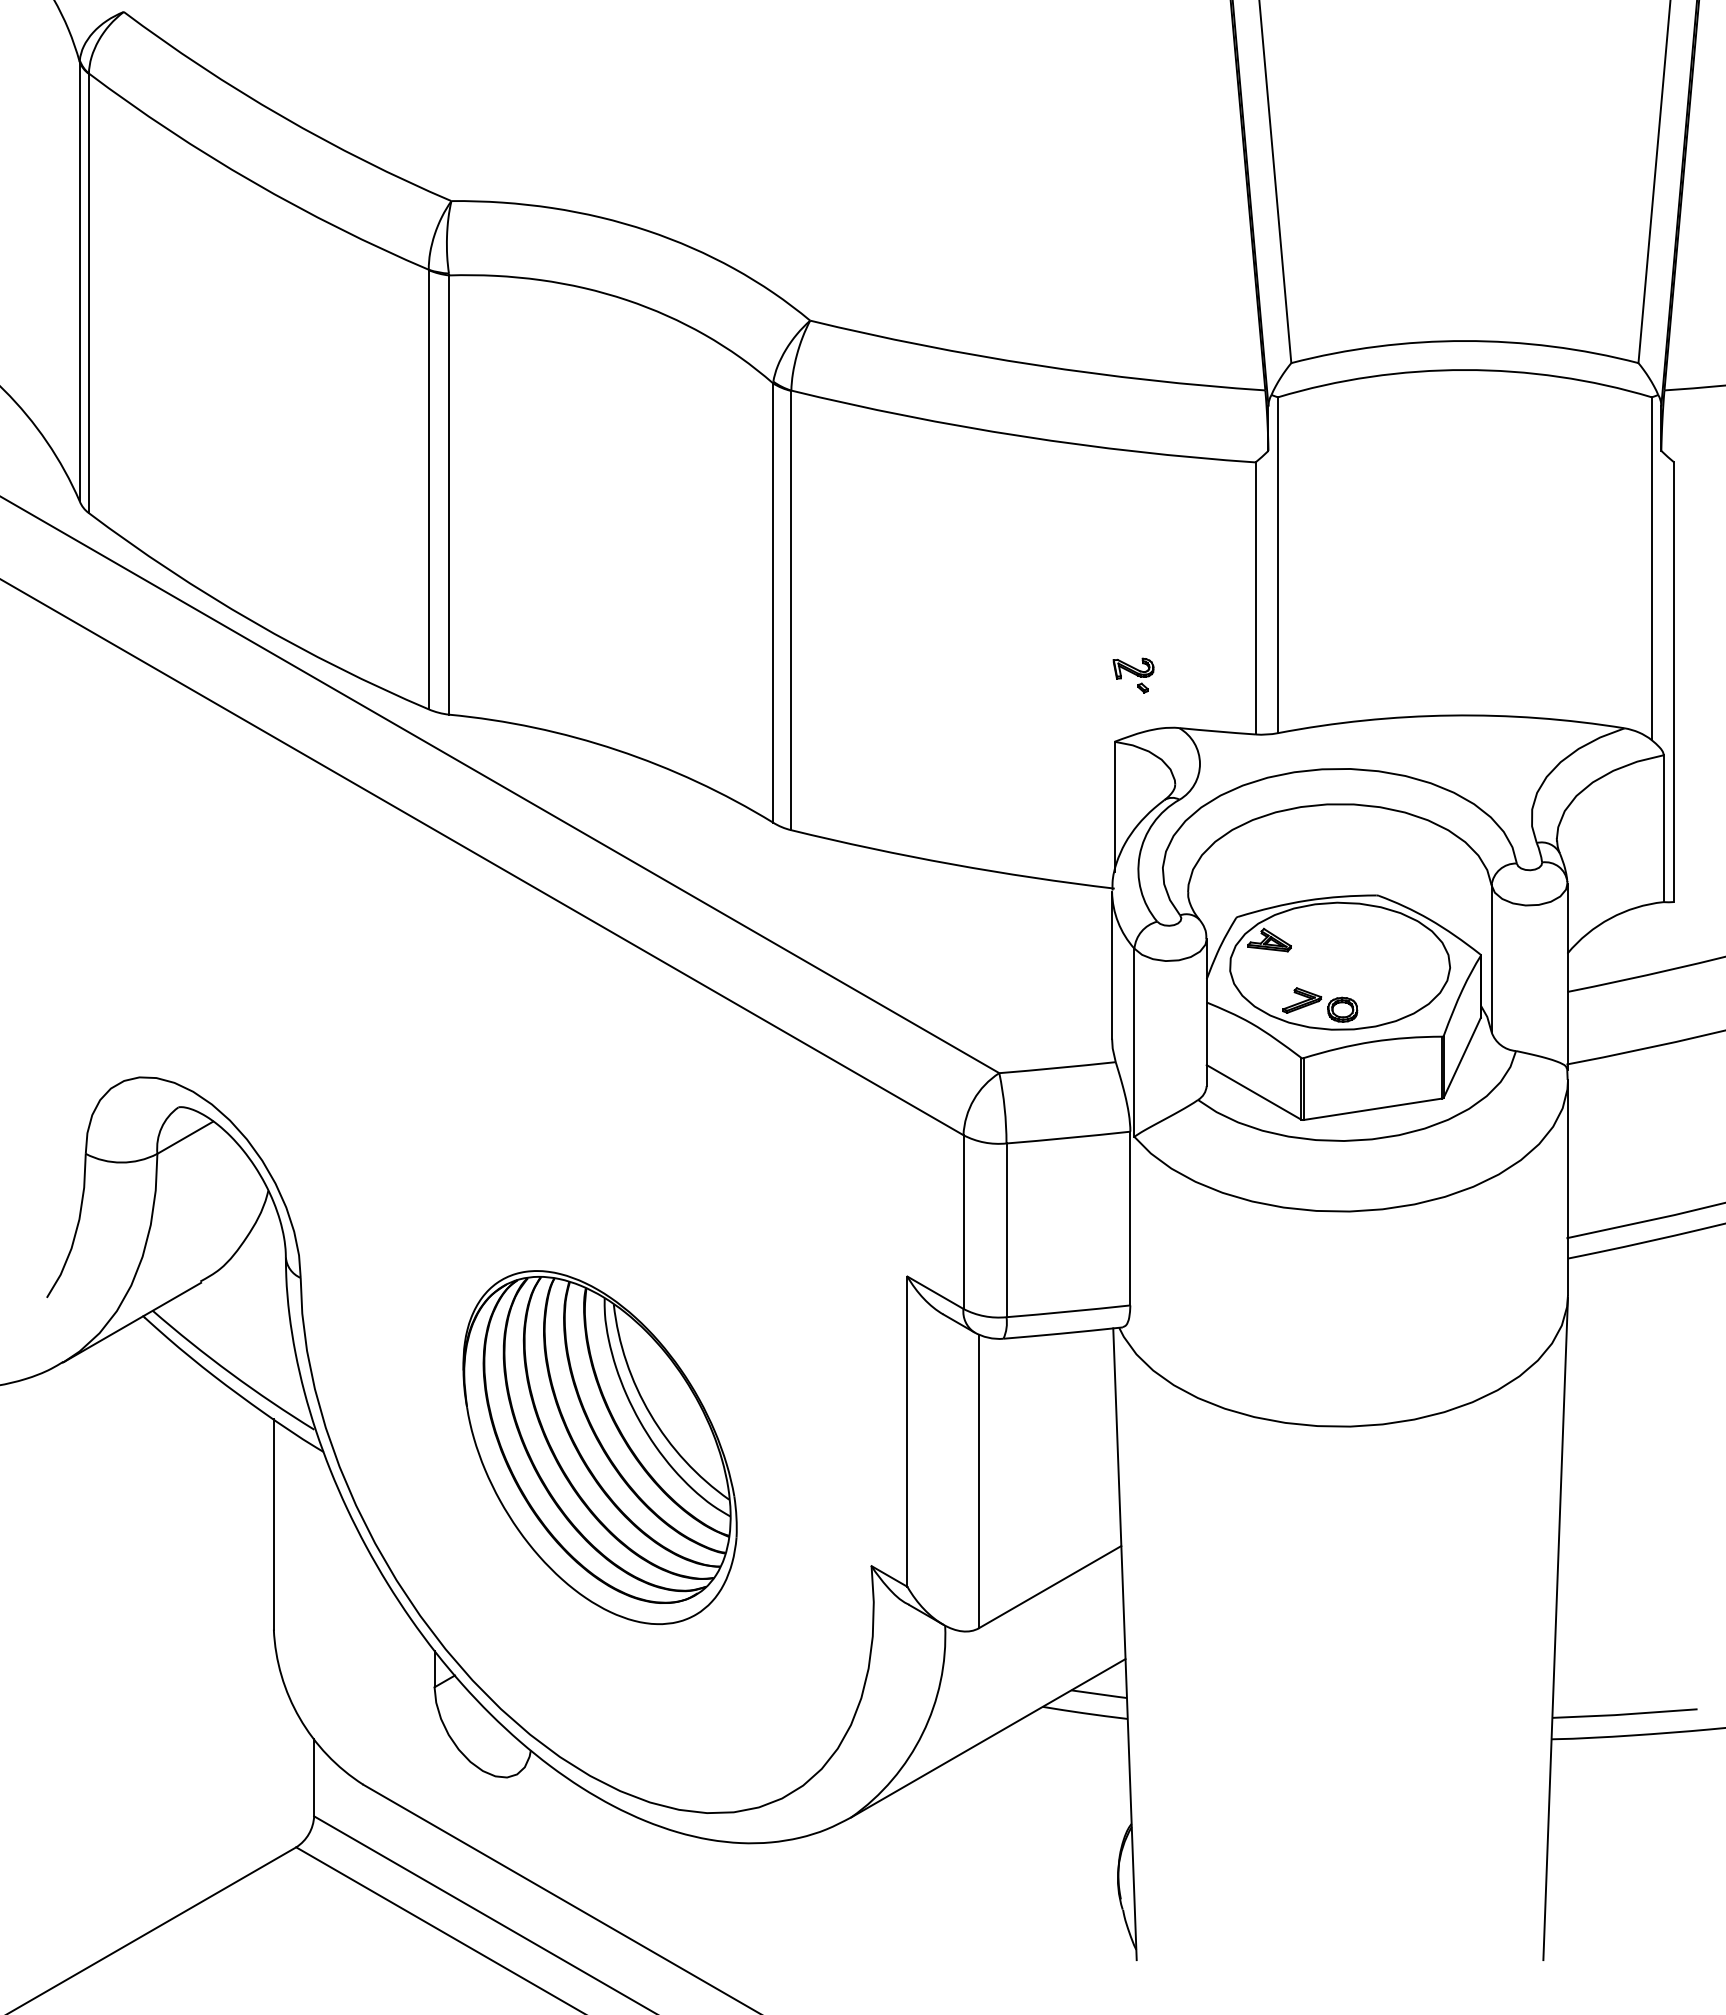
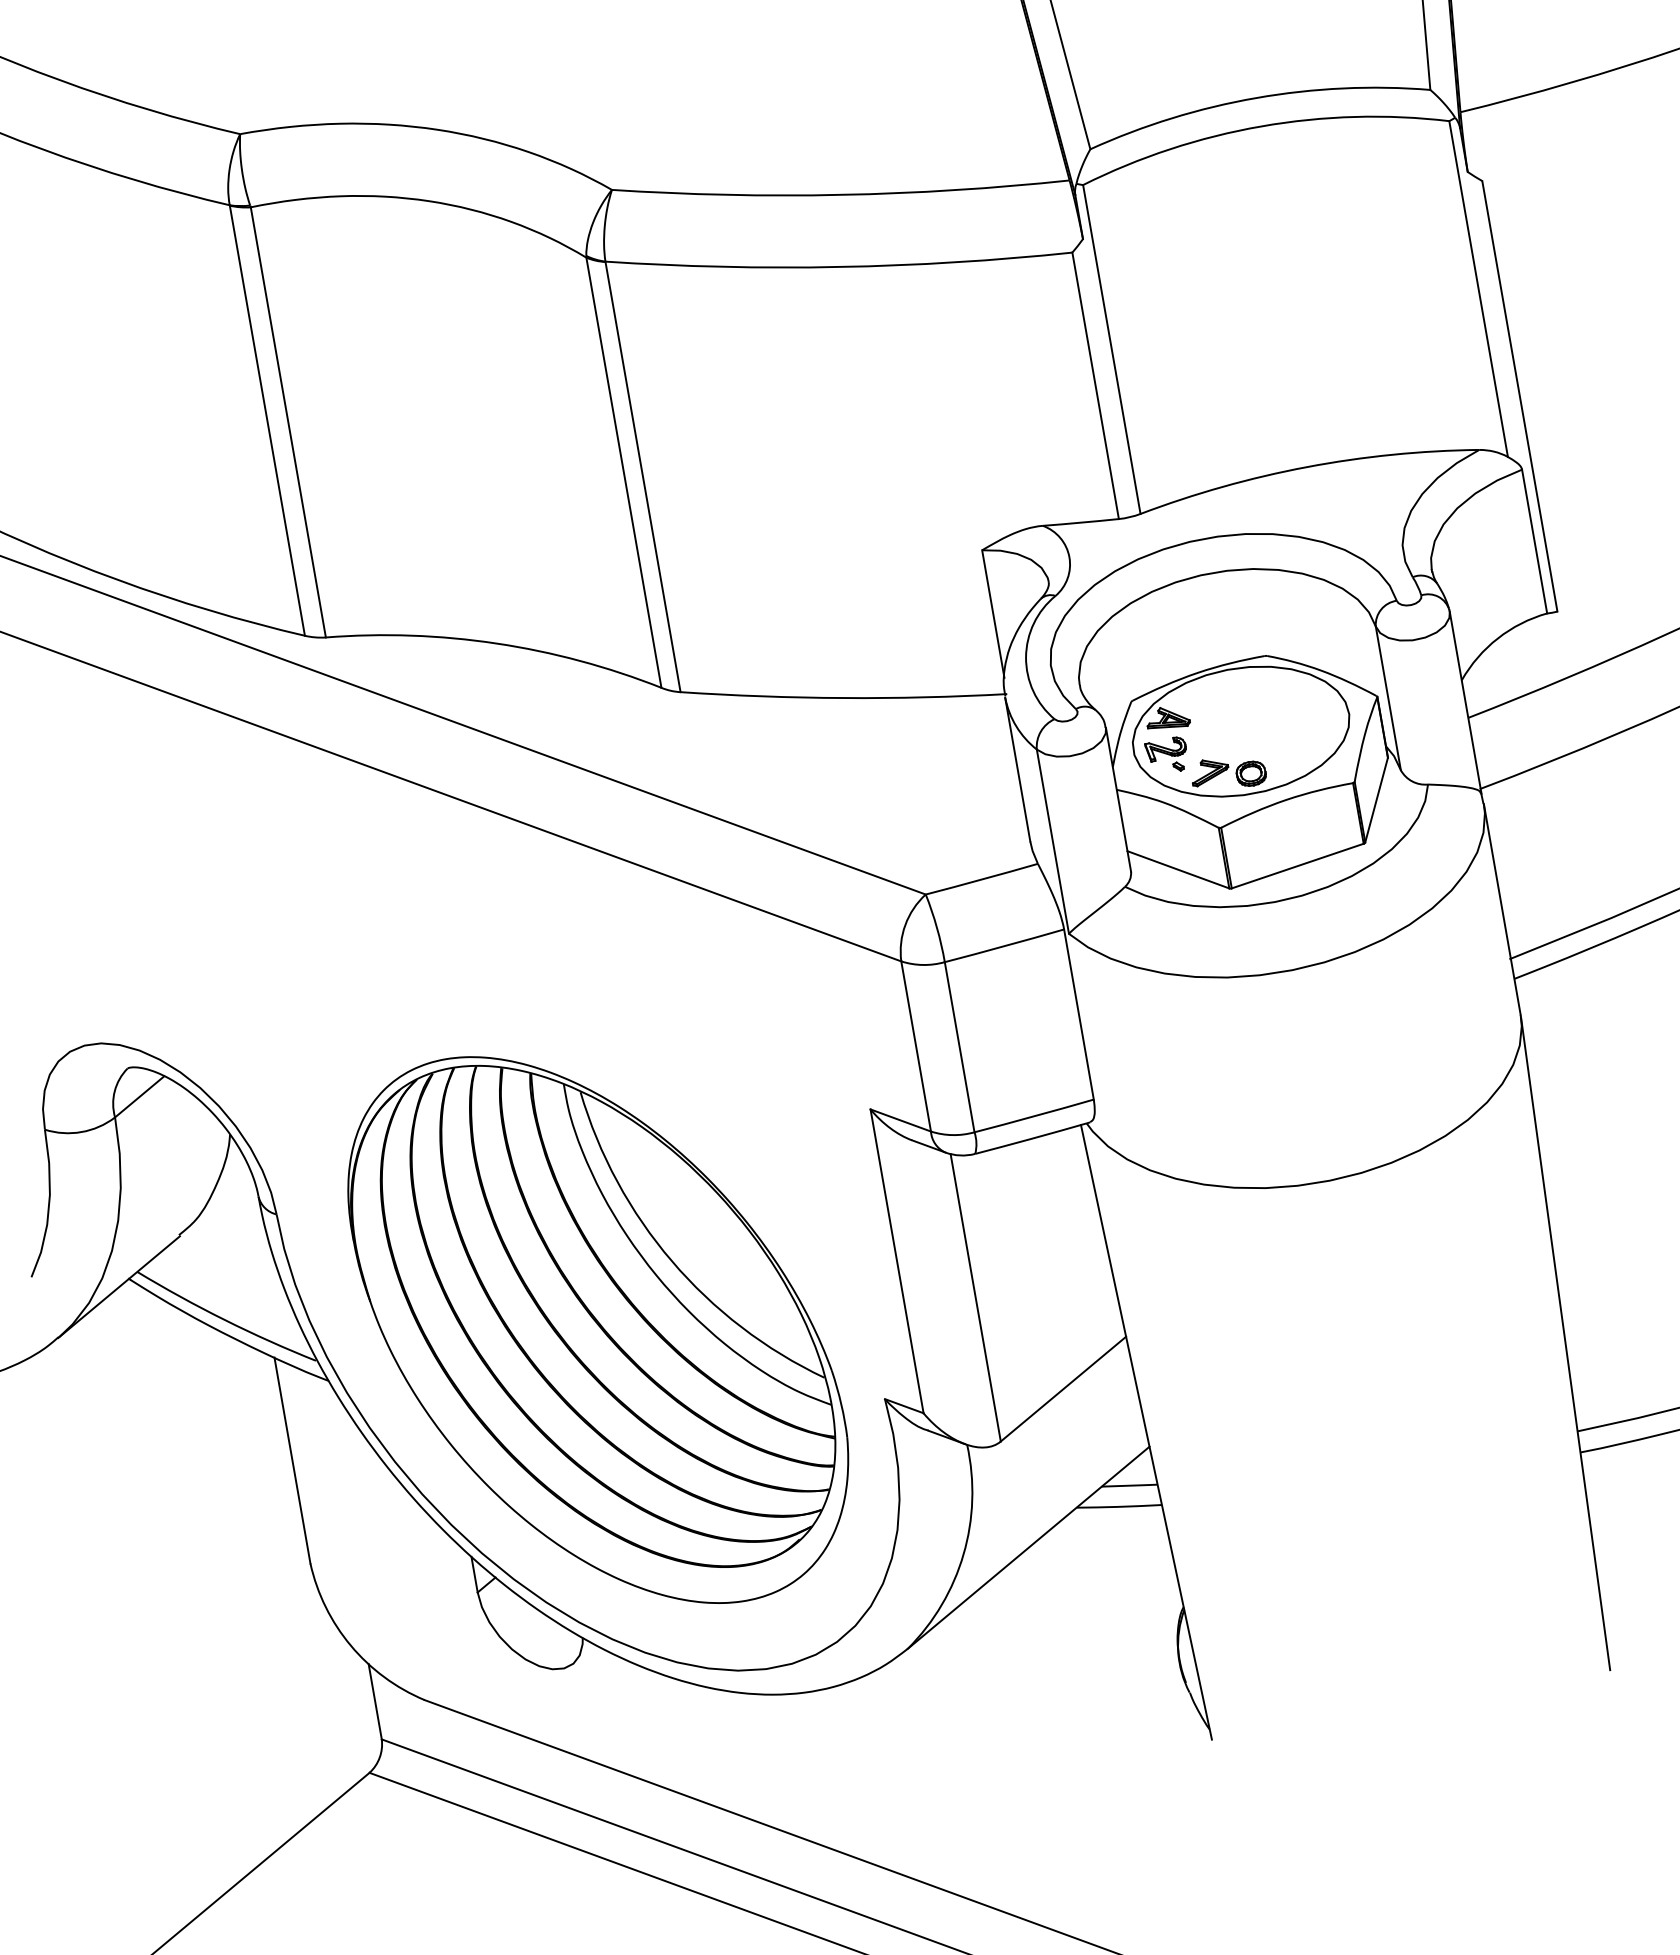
part: (1133, 675) -> (1167, 755), moved
part: (599, 1447) -> (598, 1329), size x1.67

